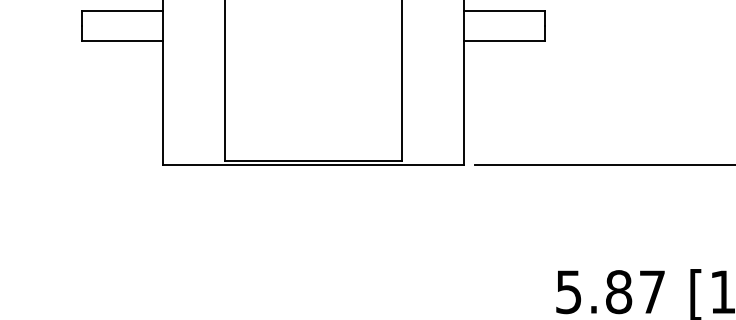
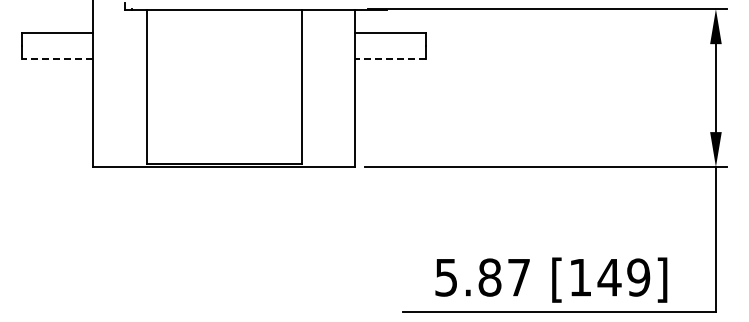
line: (121, 41) -> (57, 59), solid -> dashed
line: (504, 41) -> (390, 59), solid -> dashed

